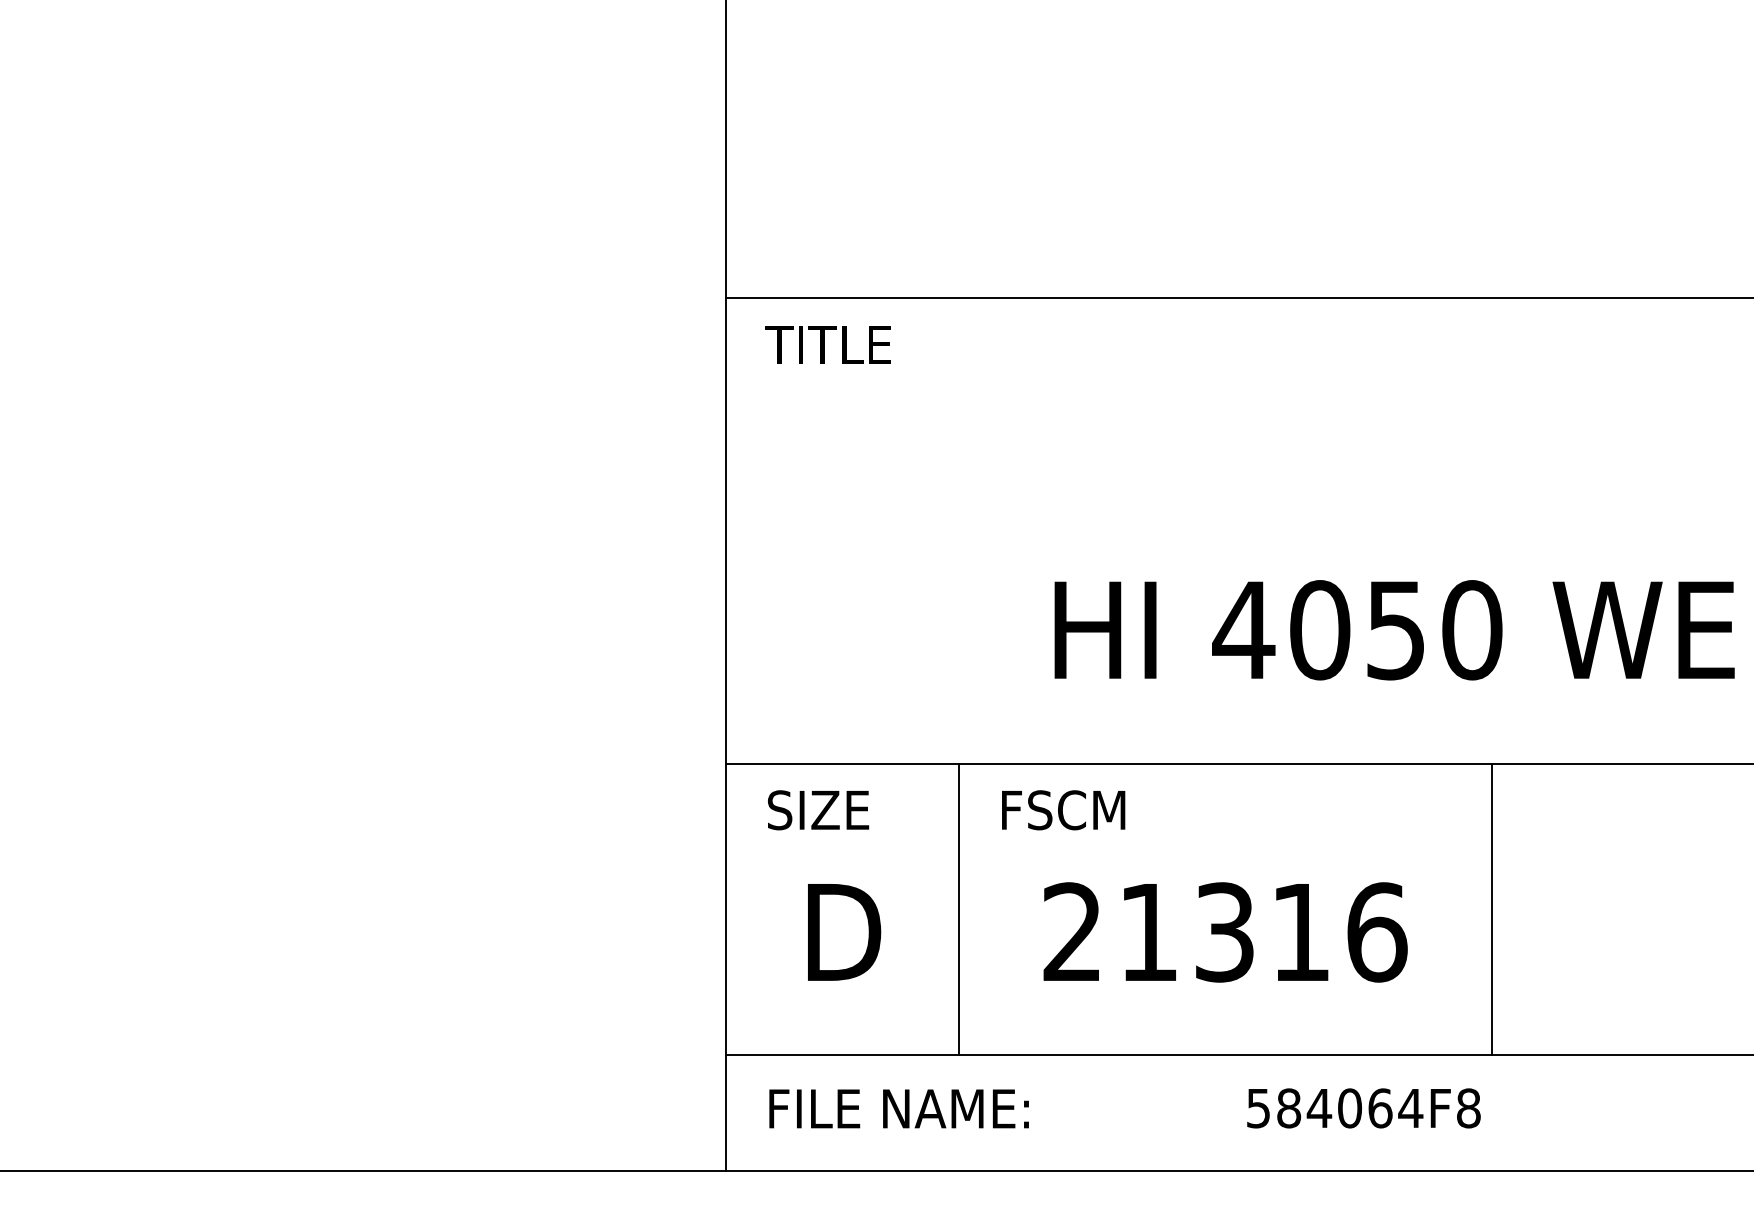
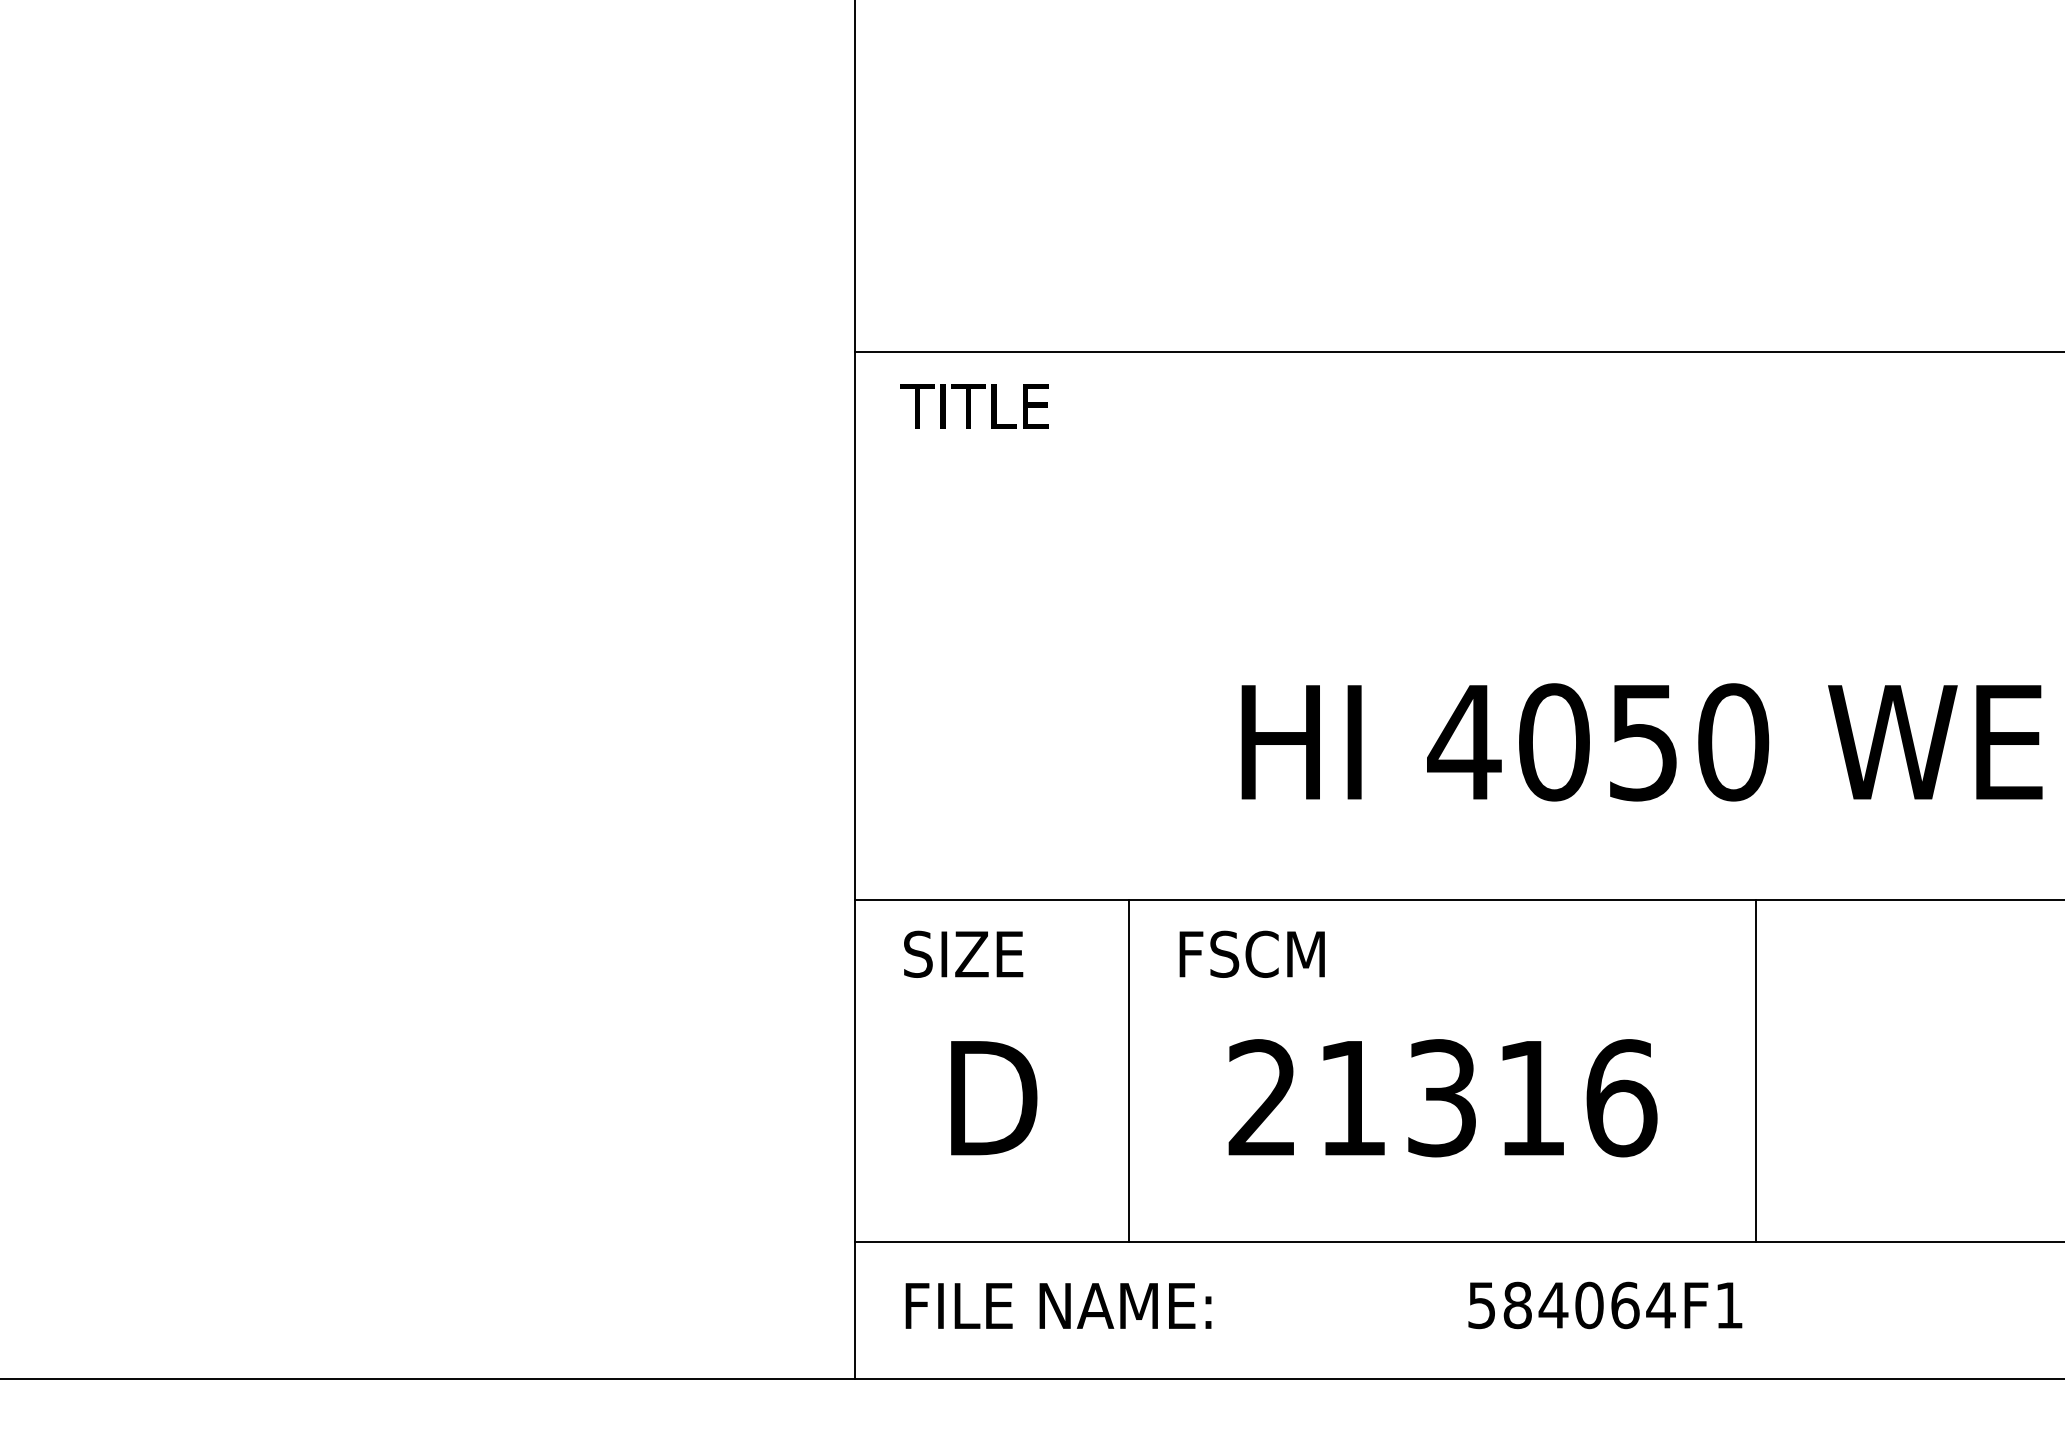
text: (1468, 1108) -> (1729, 1305), 584064F8 -> 584064F1

